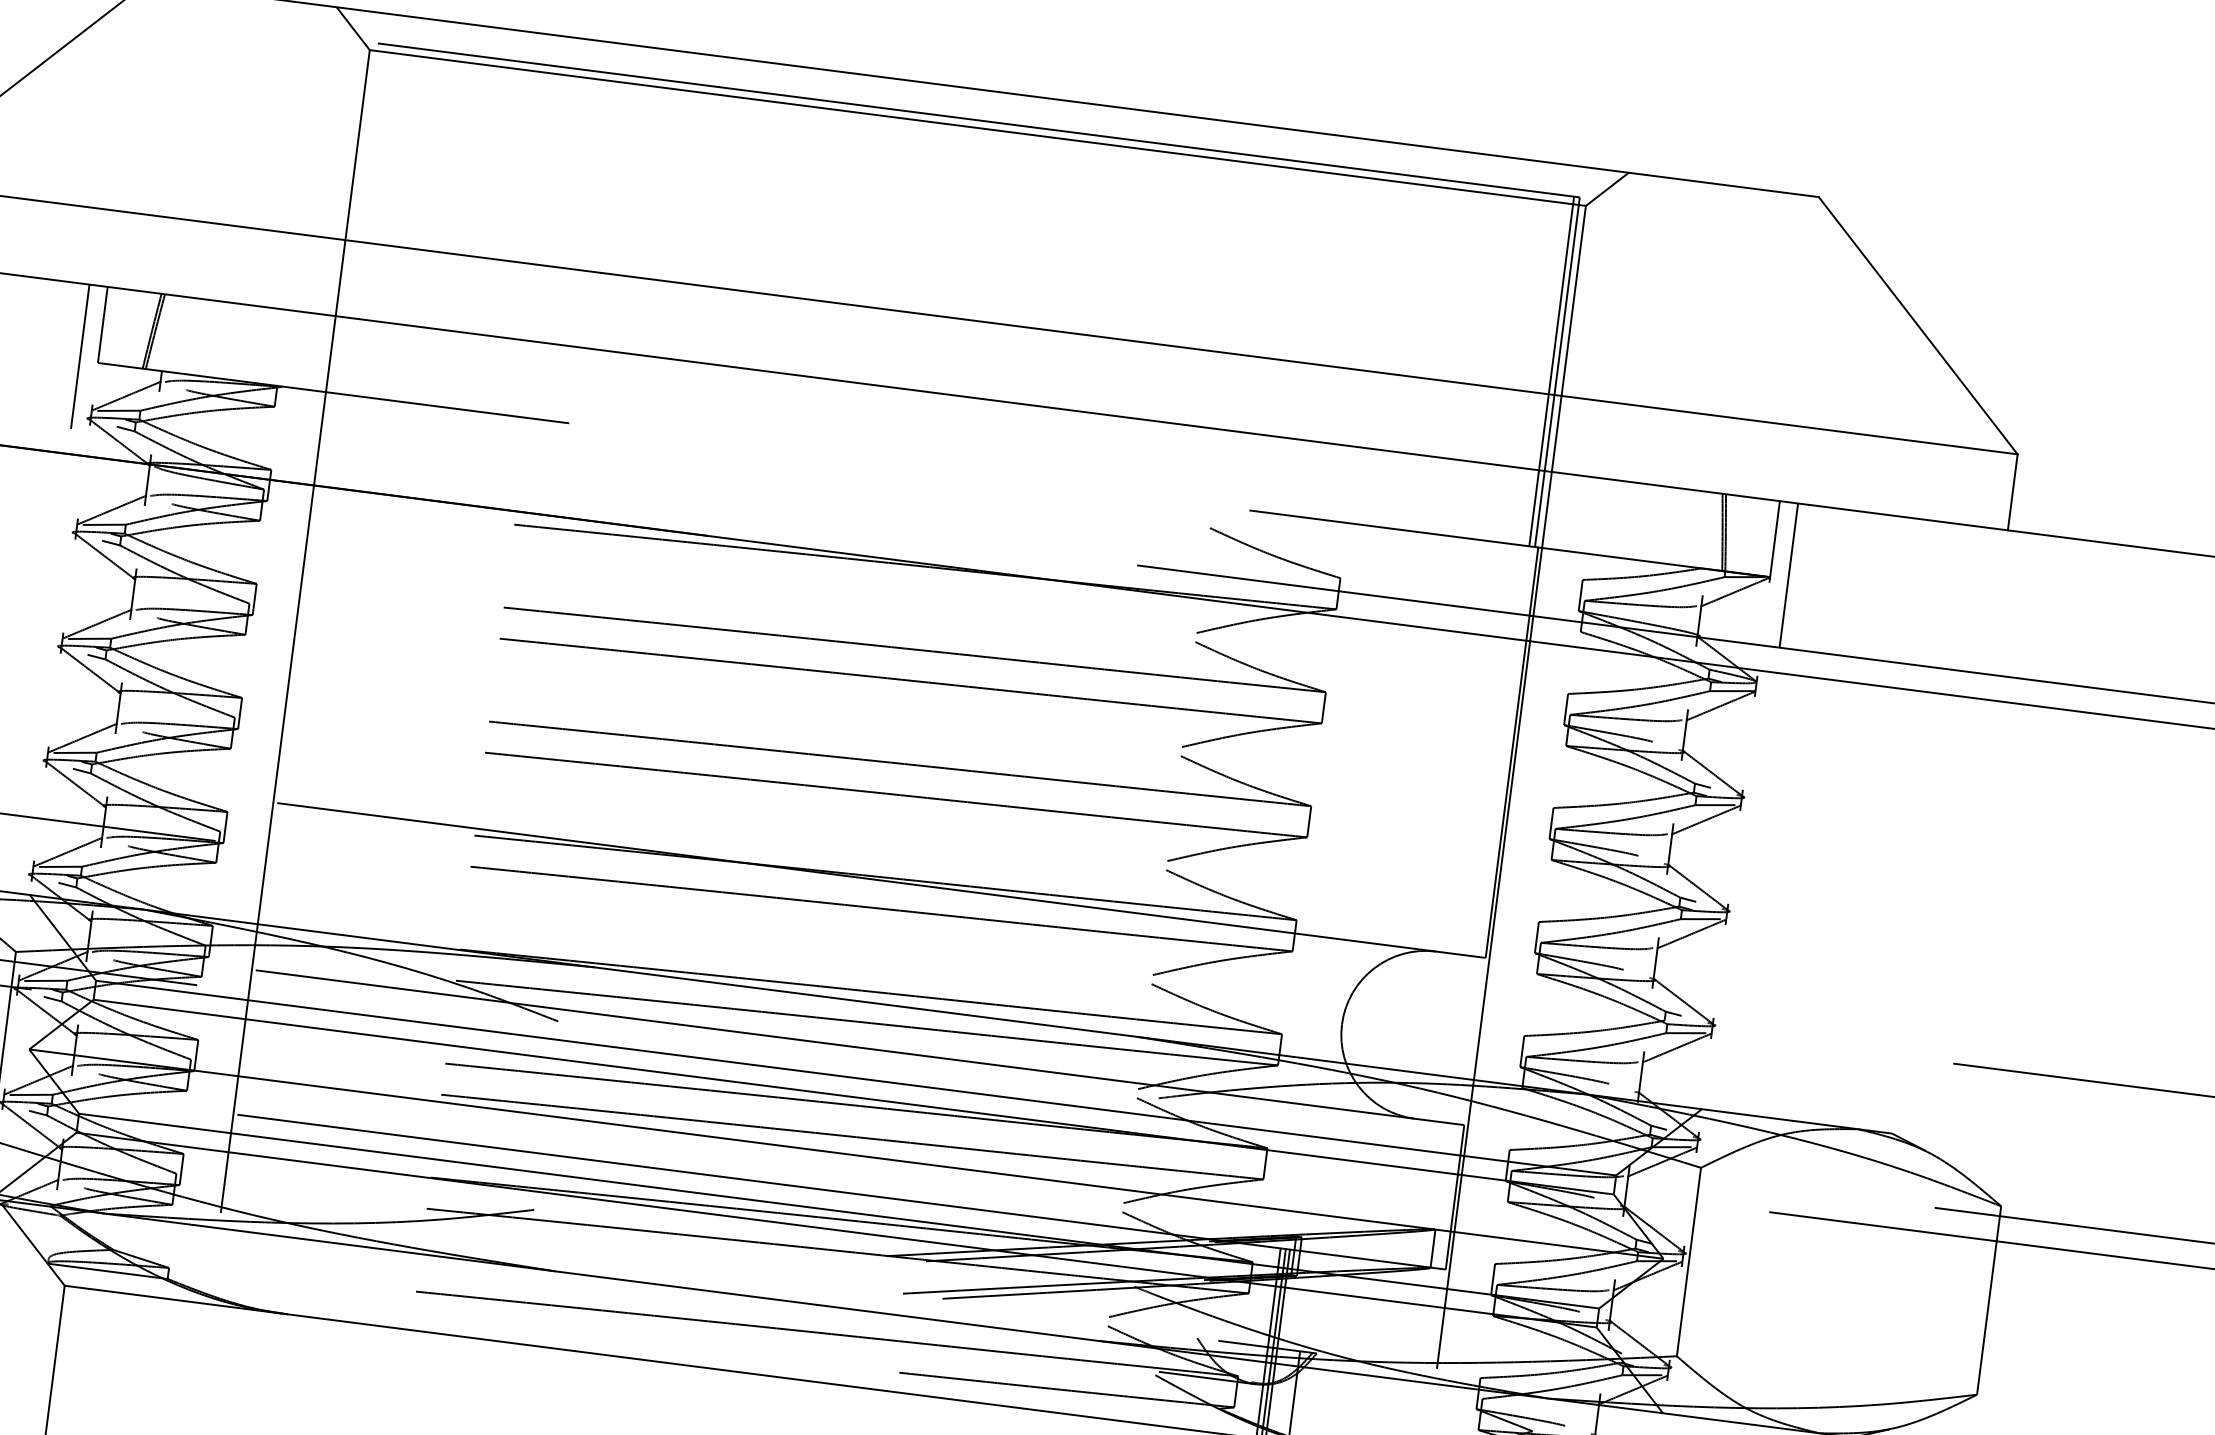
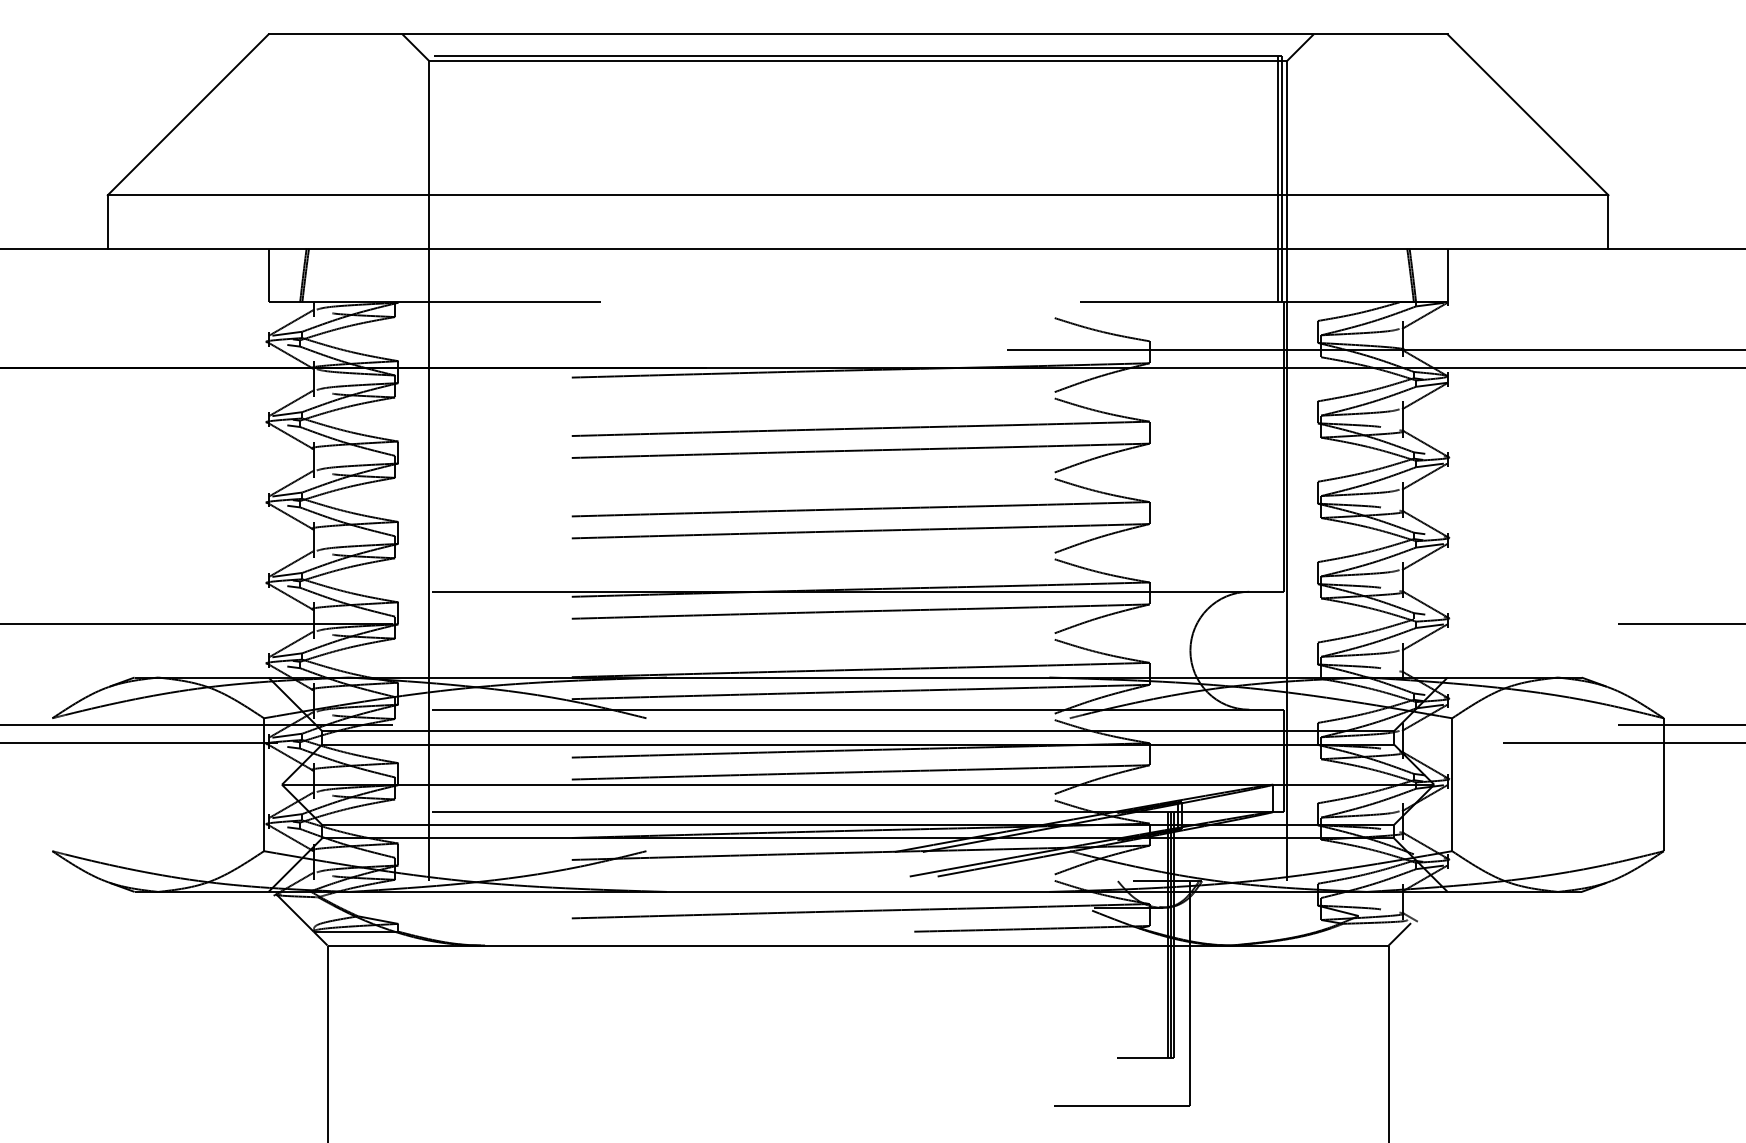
line: (79, 356) -> (255, 299), removed
line: (1788, 575) -> (1460, 299), removed

